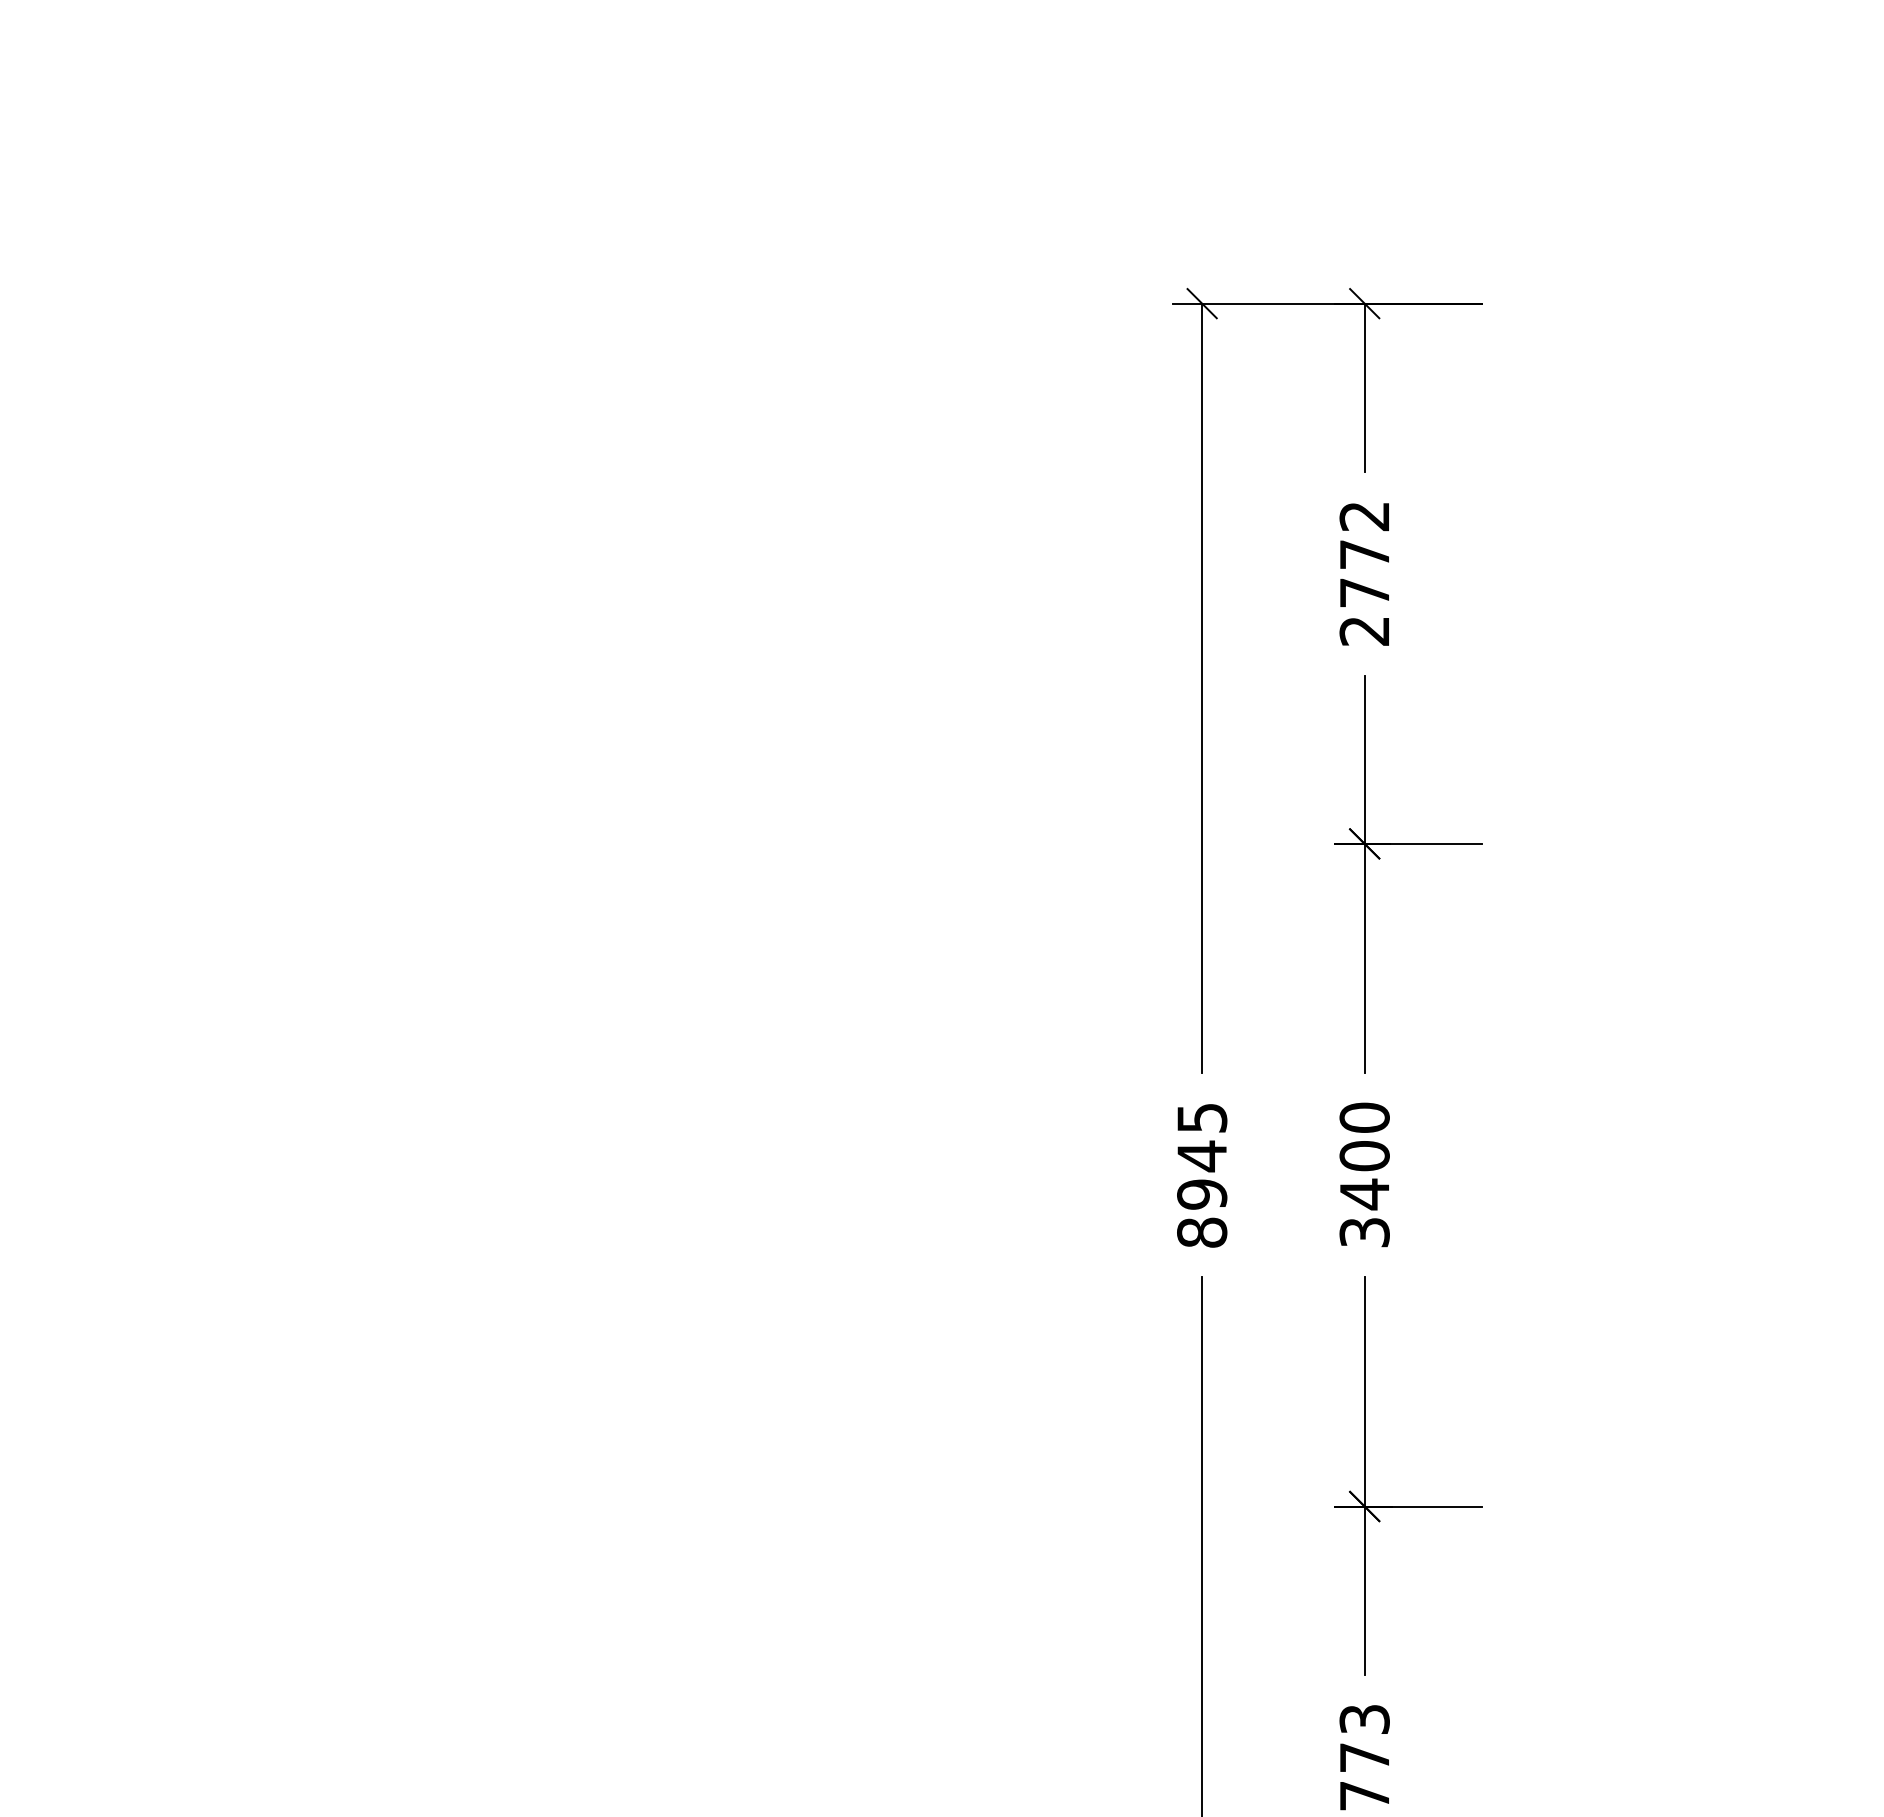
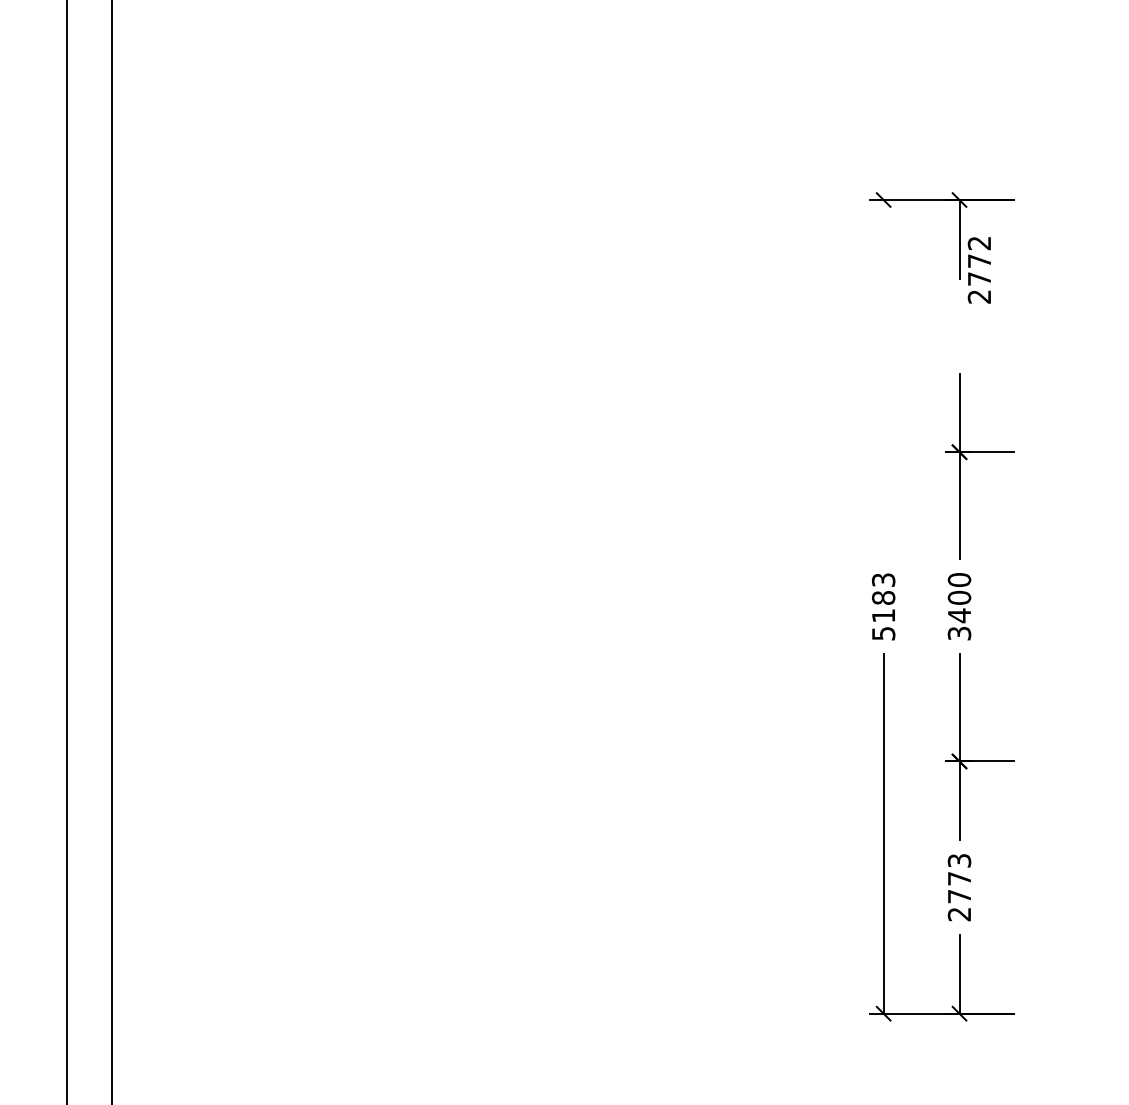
text: (1362, 574) -> (978, 270), moved
line: (1201, 688) -> (883, 379), removed
text: (1201, 1174) -> (883, 606), 8945 -> 5183

